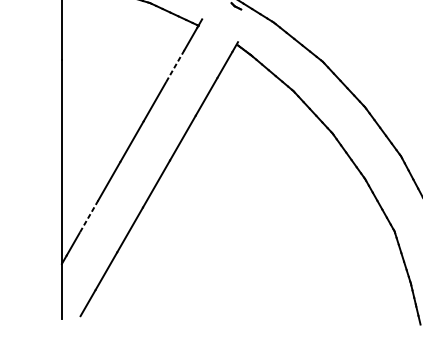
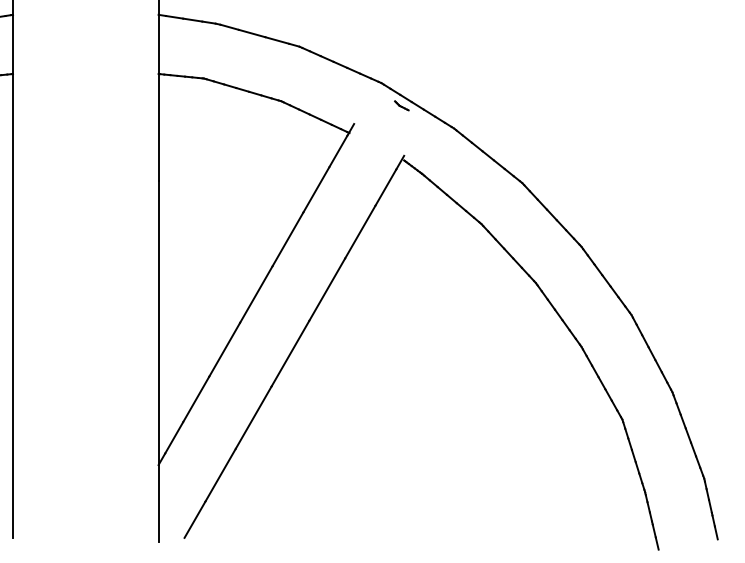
line: (175, 67) -> (316, 190), dashed -> solid
line: (89, 216) -> (196, 399), dashed -> solid

